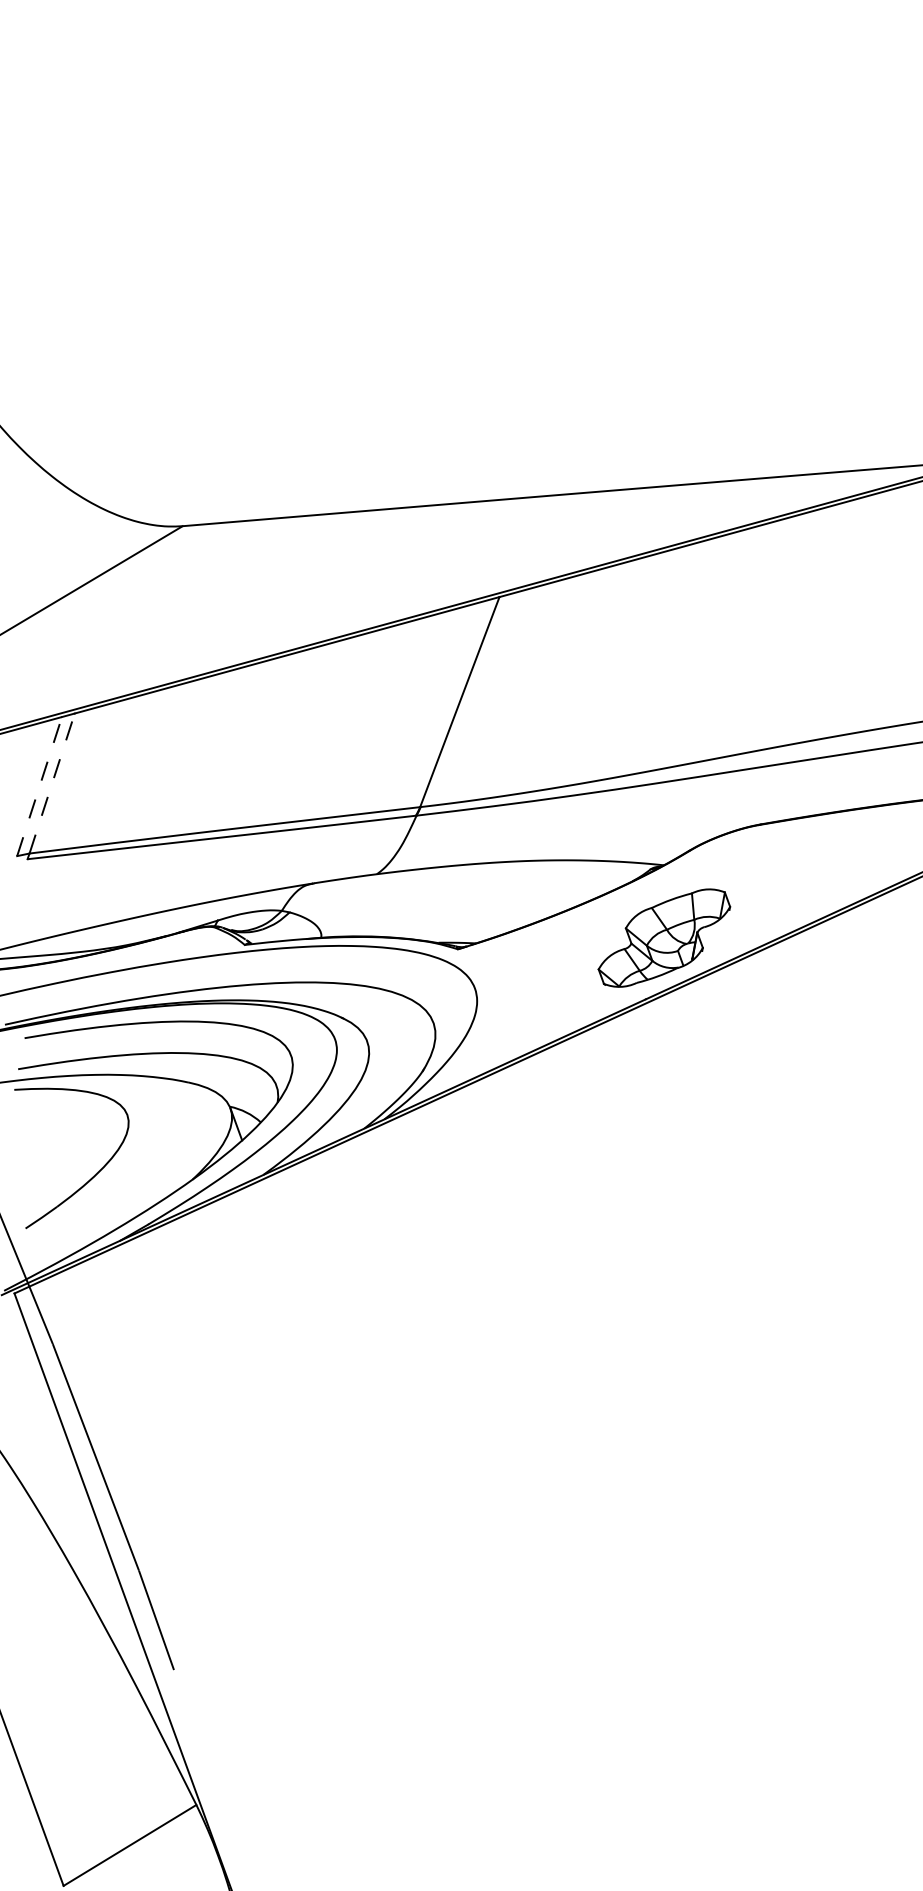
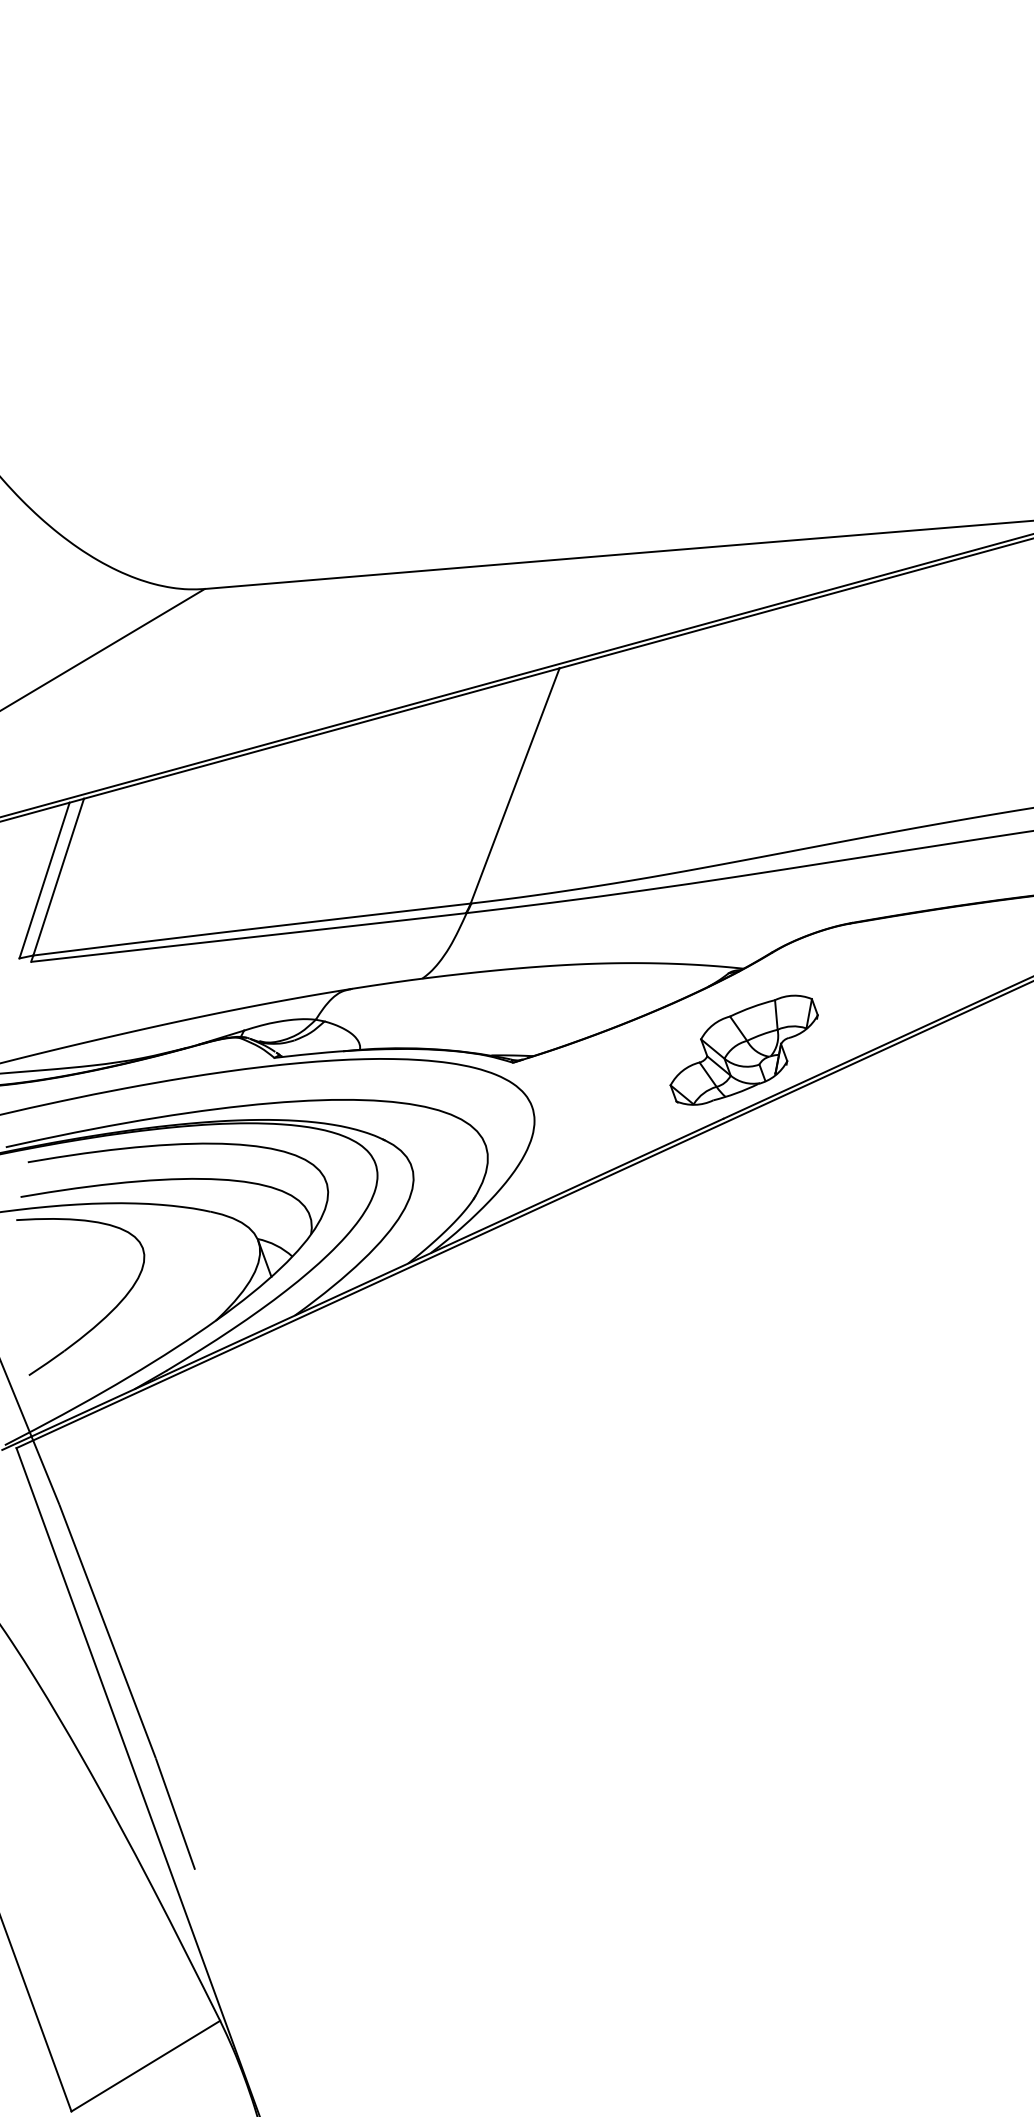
line: (52, 782) -> (58, 876), dashed -> solid
line: (39, 786) -> (44, 880), dashed -> solid

